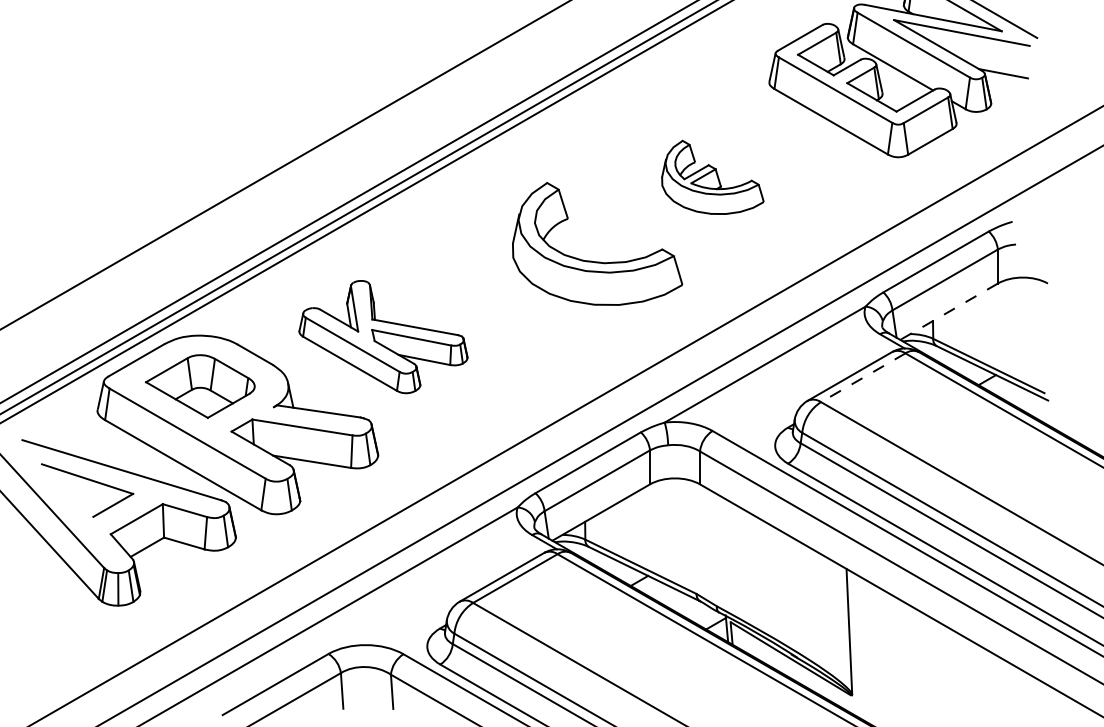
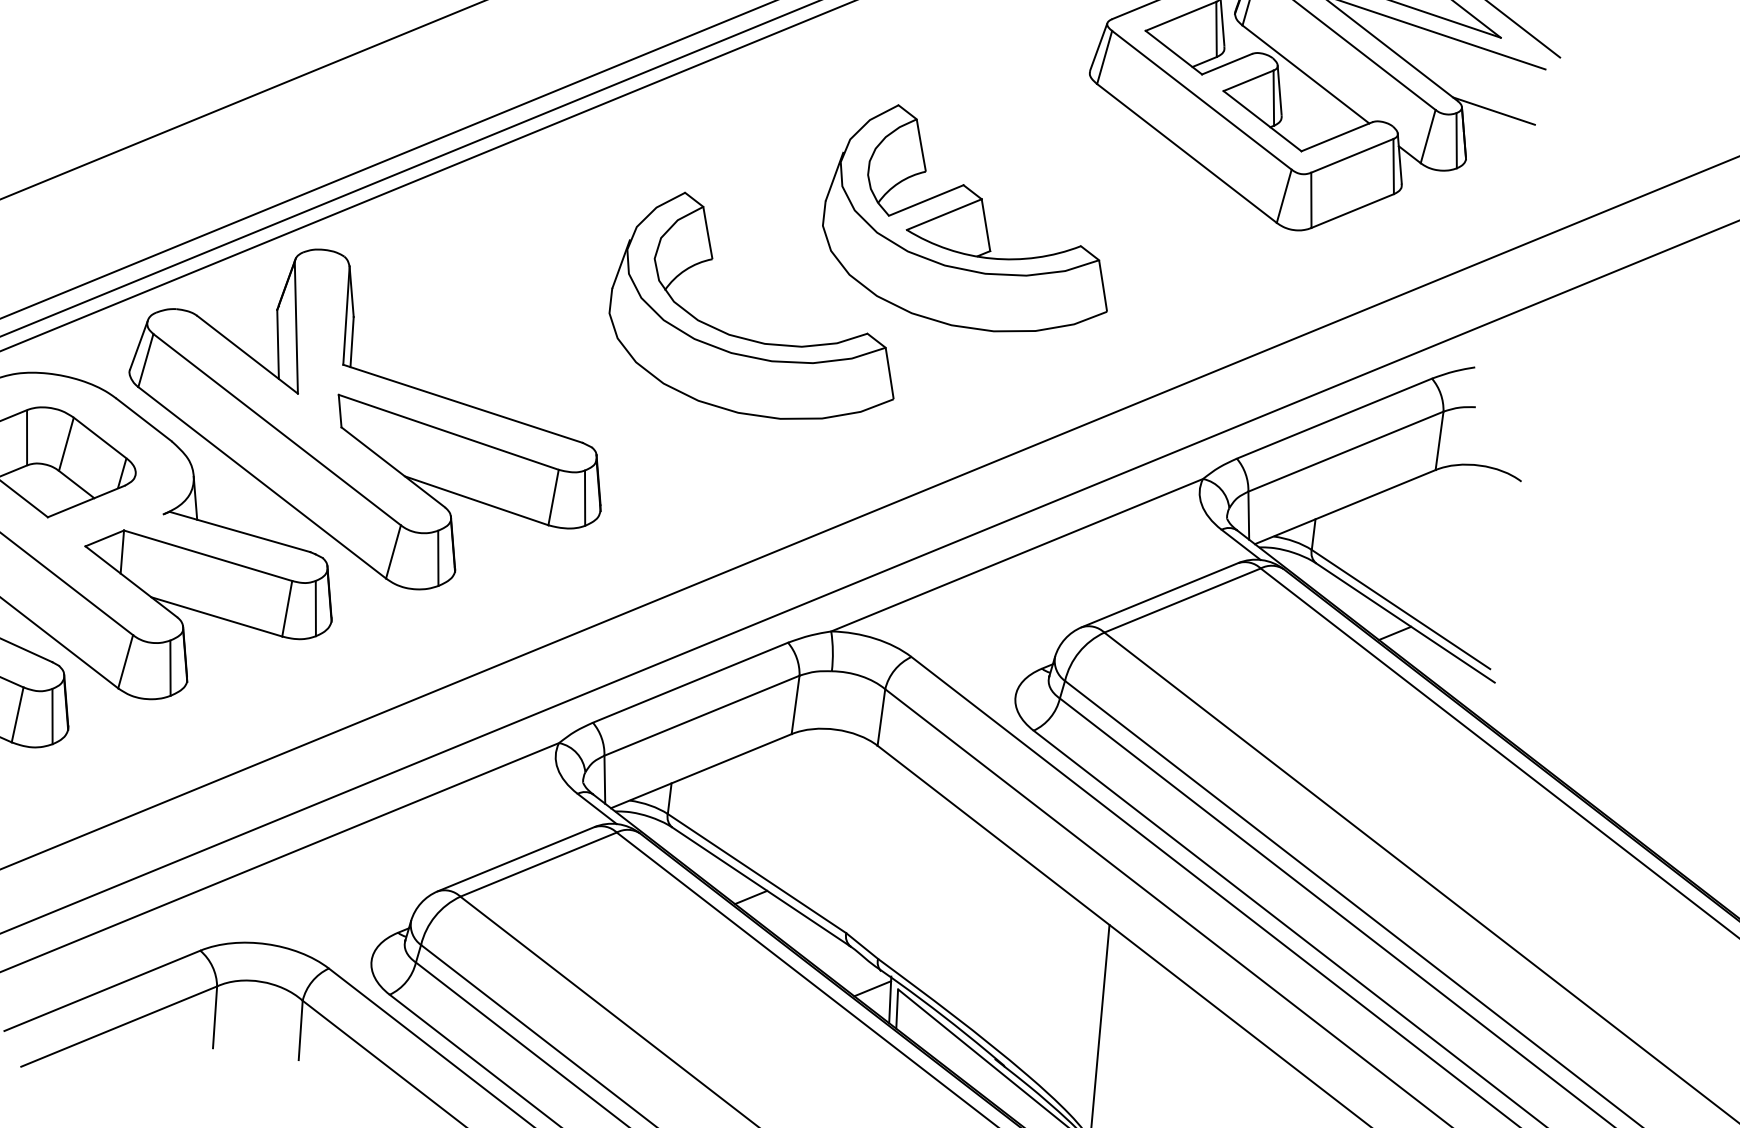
part: (712, 177) -> (970, 221), size x1.67
line: (948, 311) -> (1344, 506), dashed -> solid
part: (383, 336) -> (368, 418), size x1.67
line: (863, 377) -> (1183, 600), dashed -> solid

